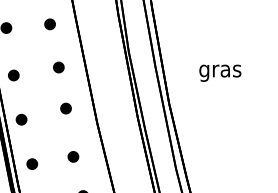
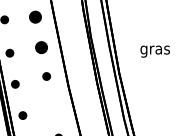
part: (49, 24) -> (35, 17), size x1.6
part: (58, 67) -> (41, 47), size x1.6
part: (73, 156) -> (51, 110), removed

